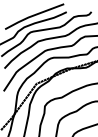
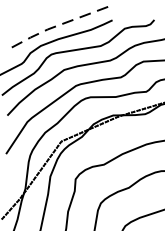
line: (33, 15) -> (56, 25), solid -> dashed

